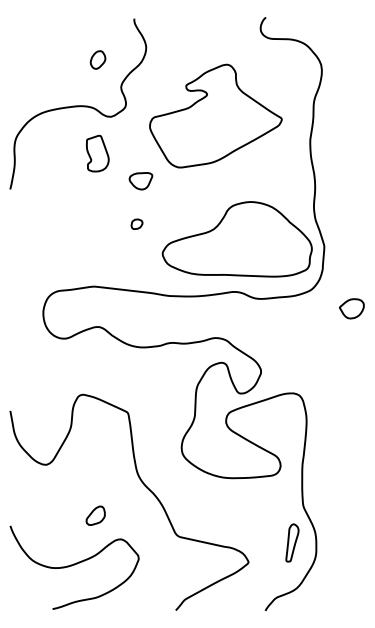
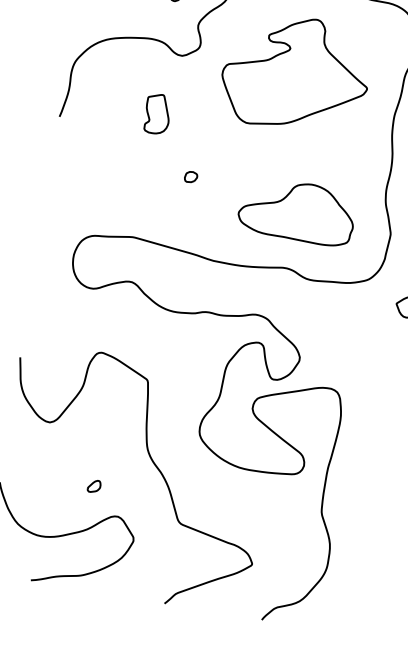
part: (97, 153) -> (157, 113), moved
part: (140, 181) -> (202, 131), removed
part: (236, 239) -> (296, 211), size x0.7
part: (95, 515) -> (94, 486), size x0.6
part: (292, 542) -> (303, 550), removed

